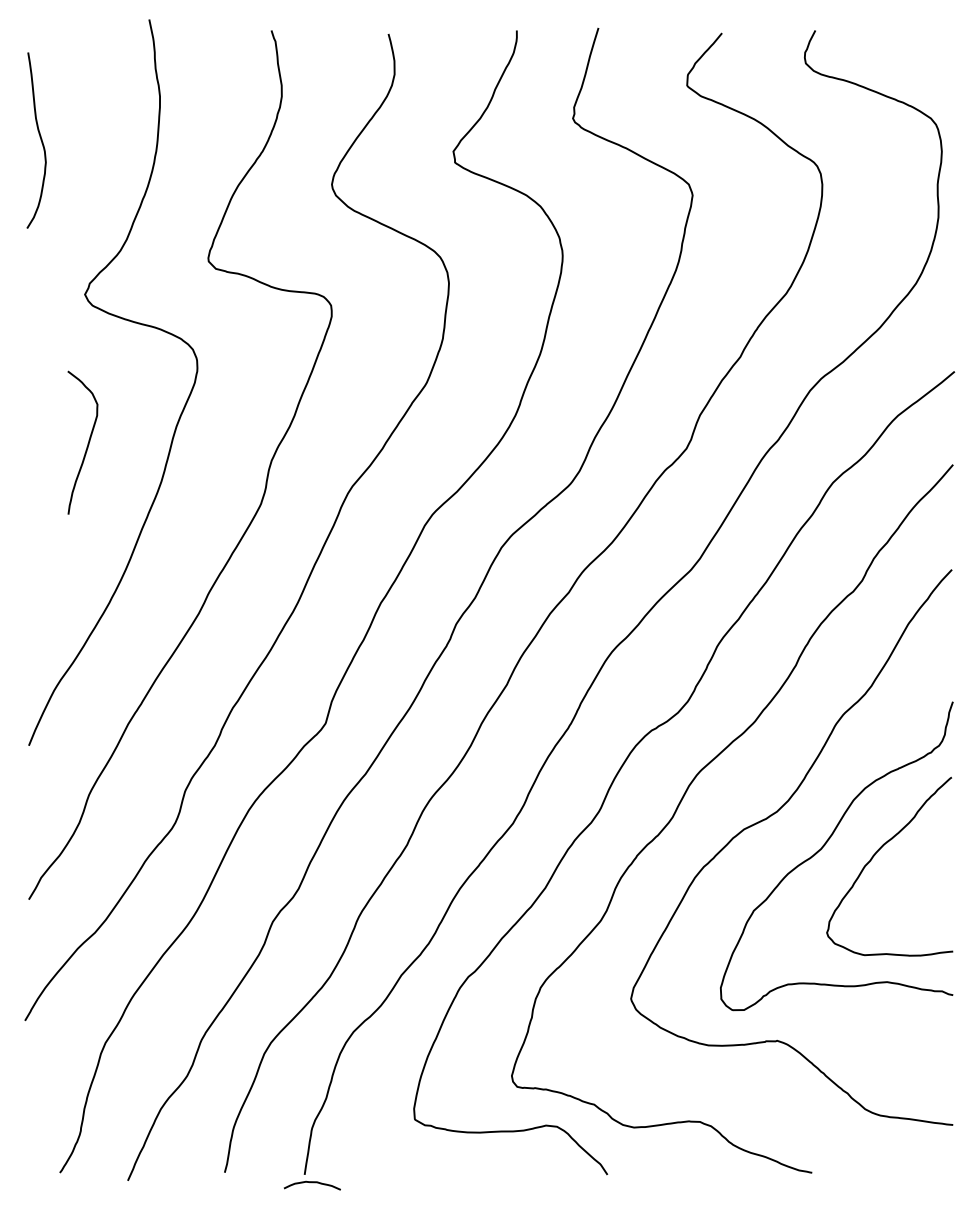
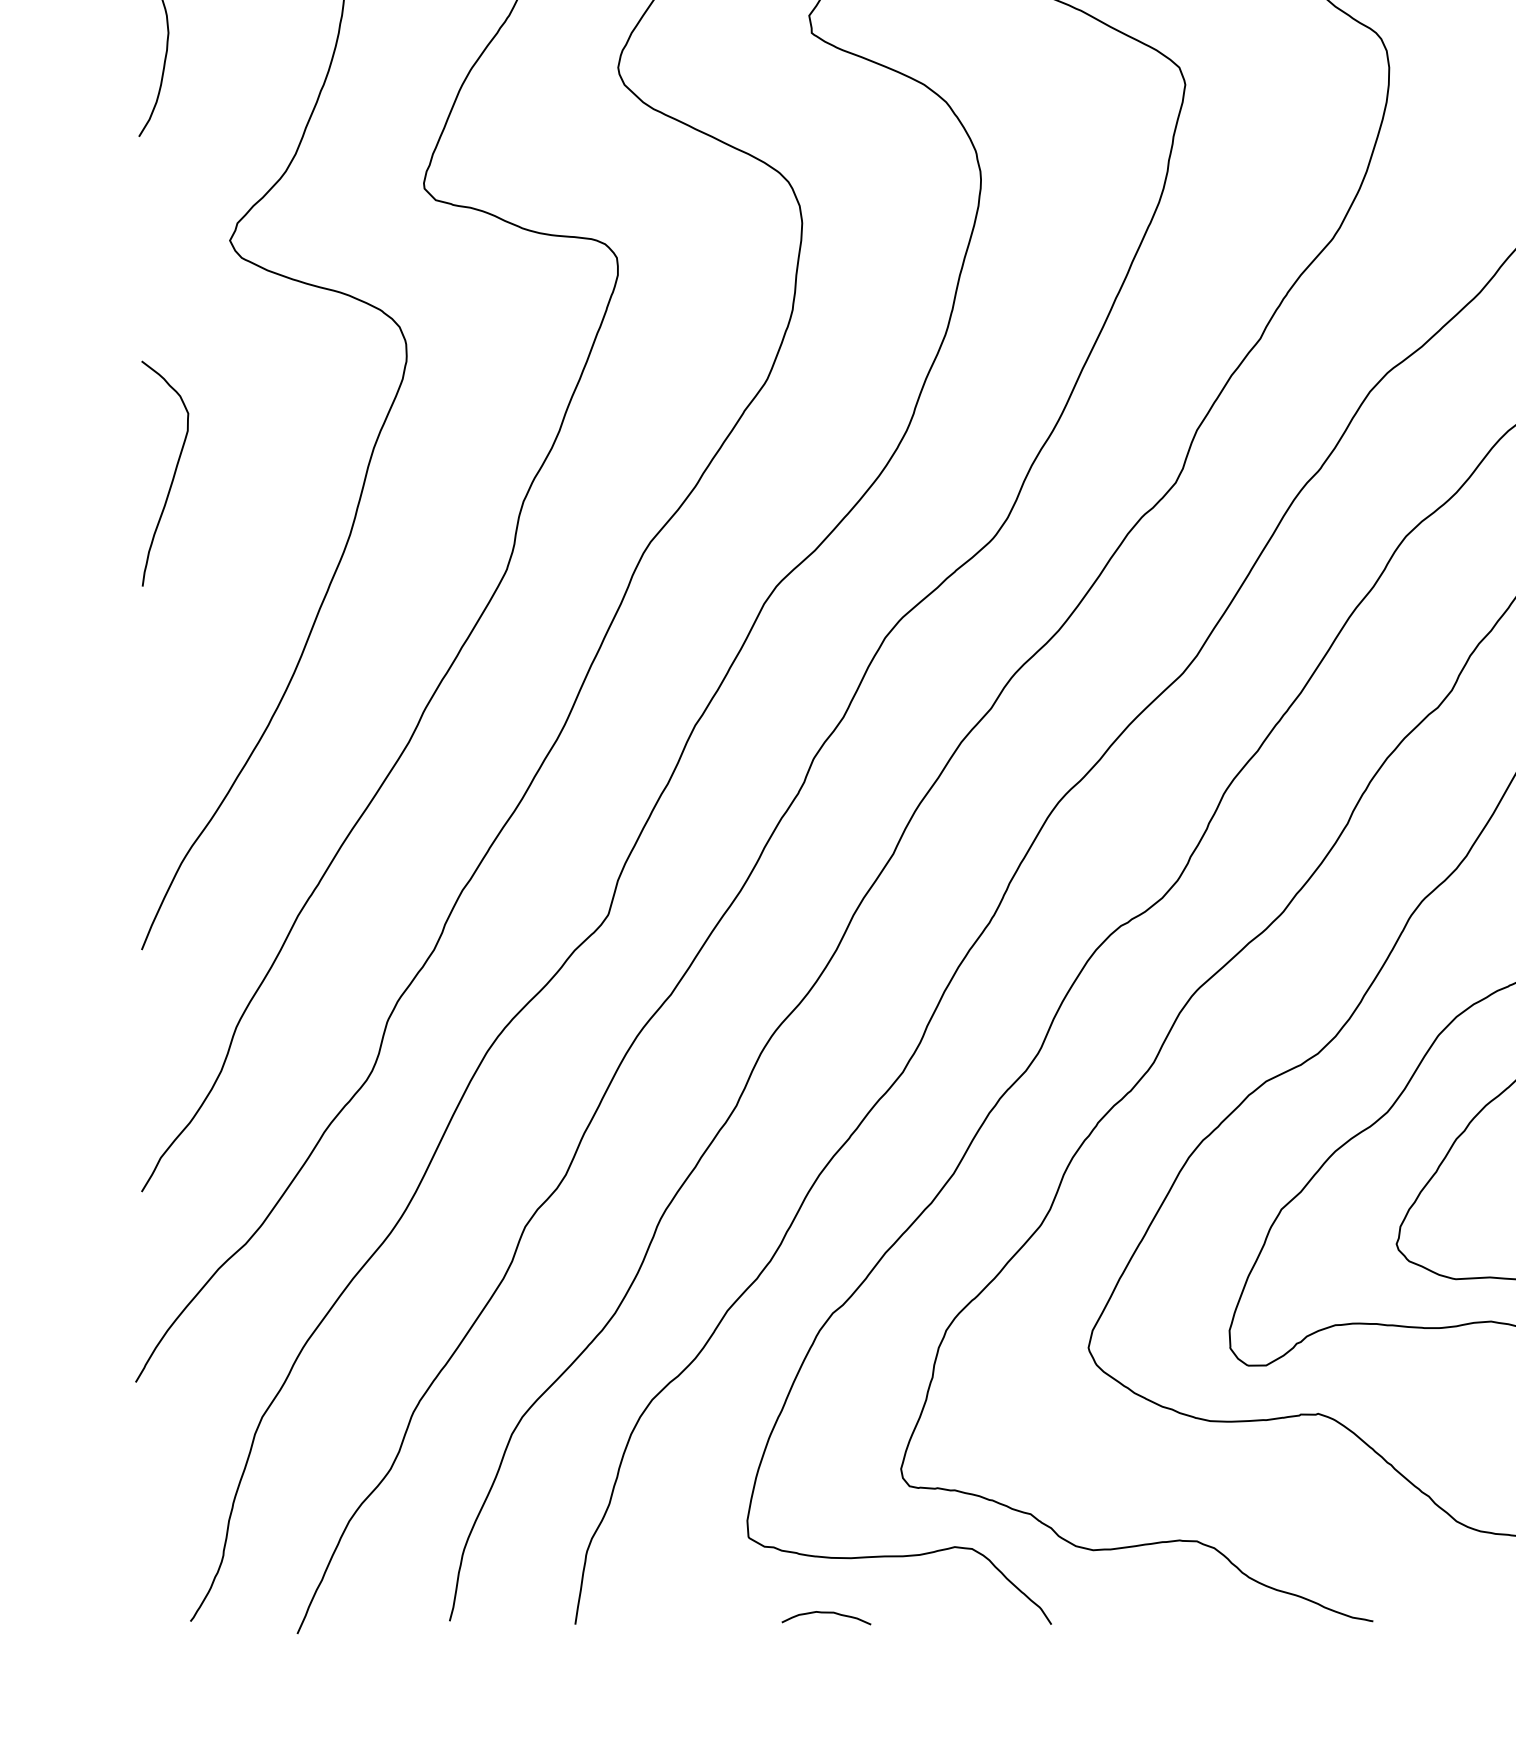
curve: (87, 443) -> (172, 474), moved
curve: (311, 1183) -> (825, 1614), moved

